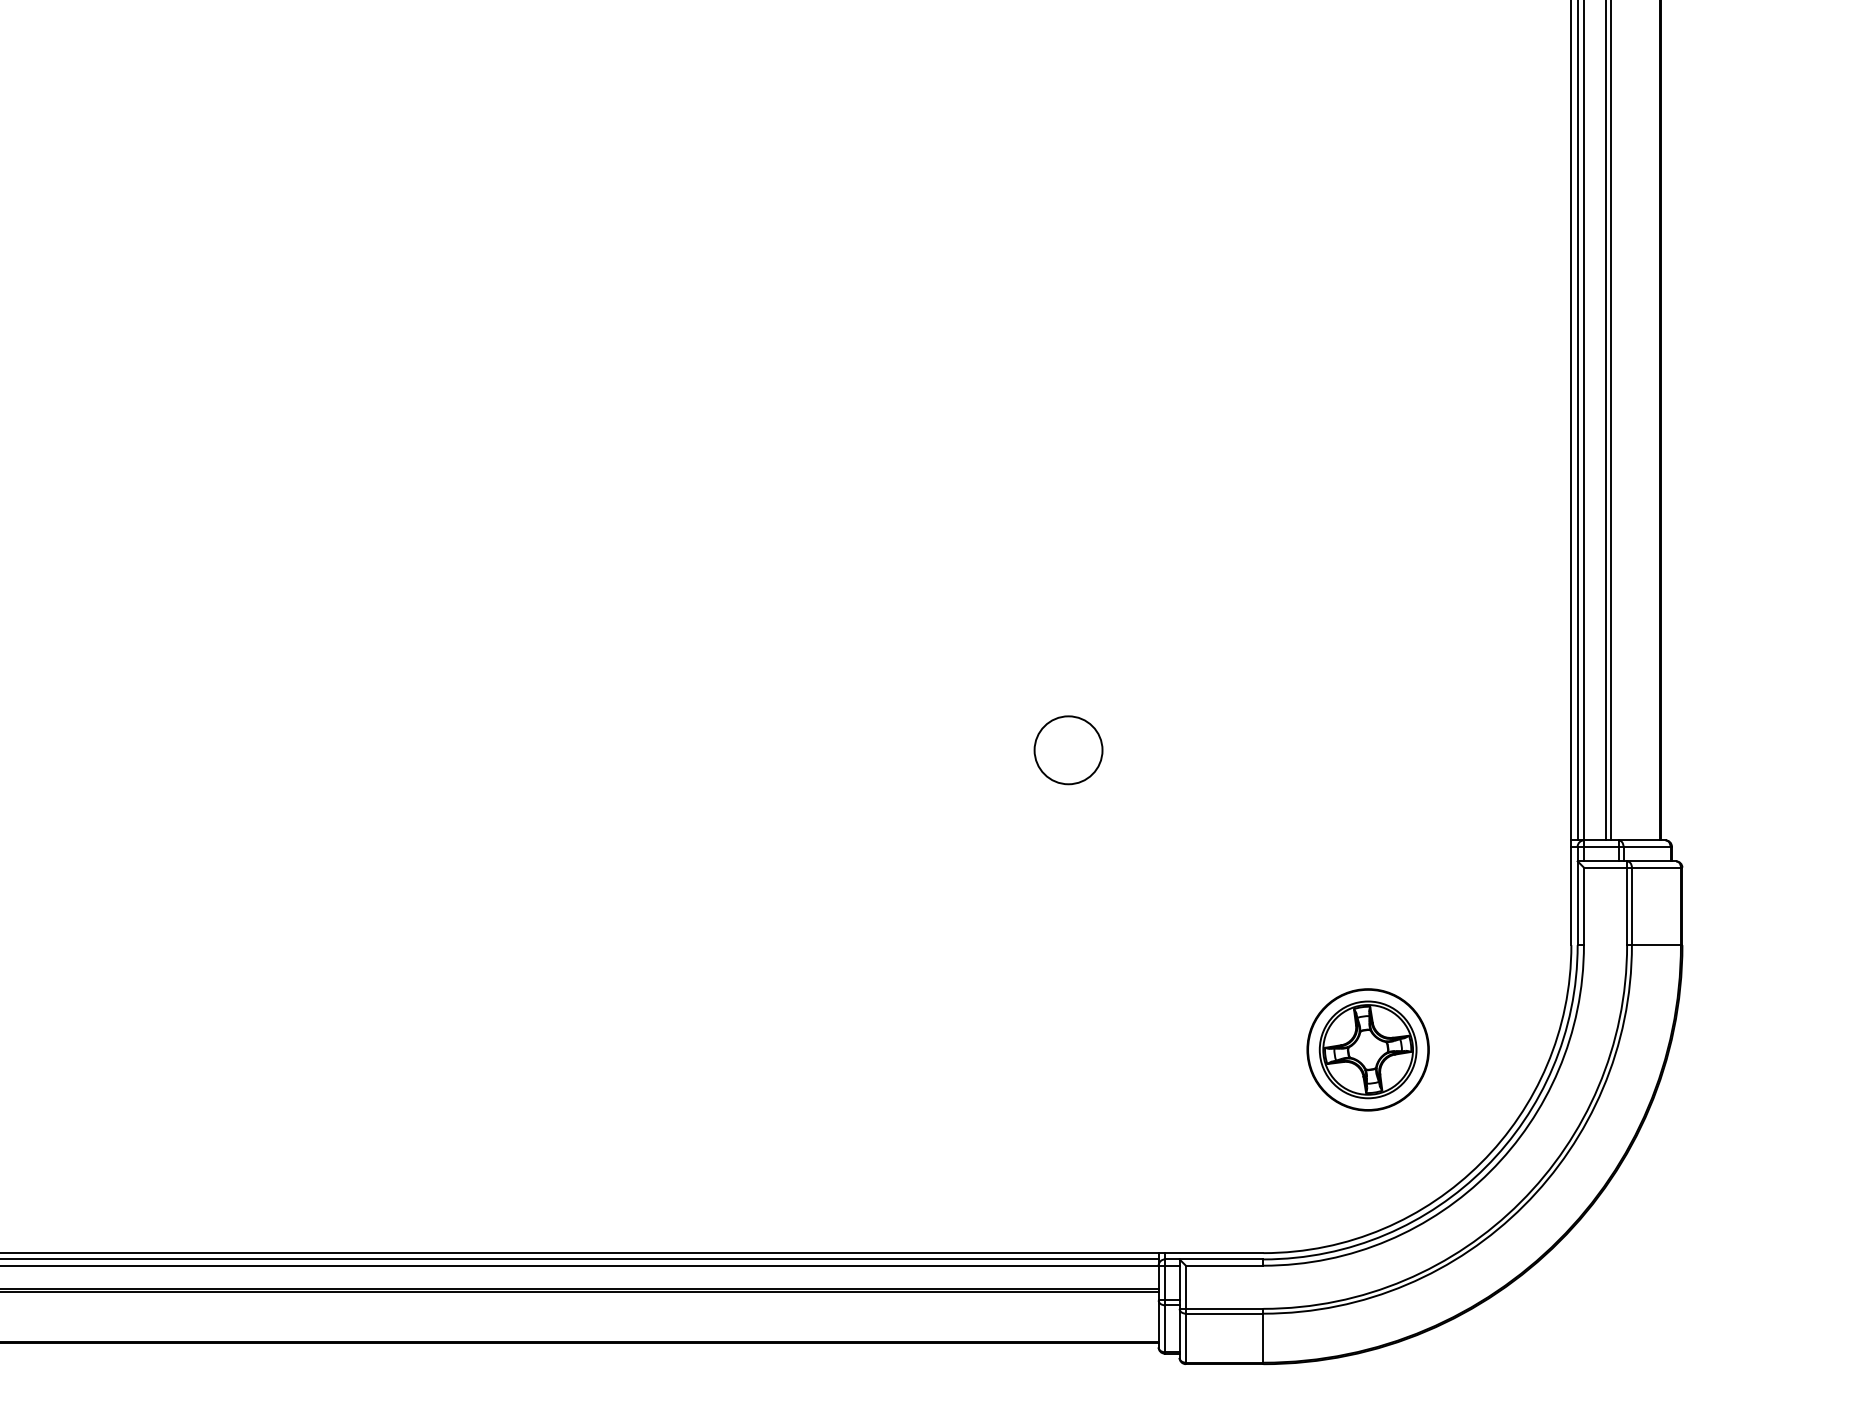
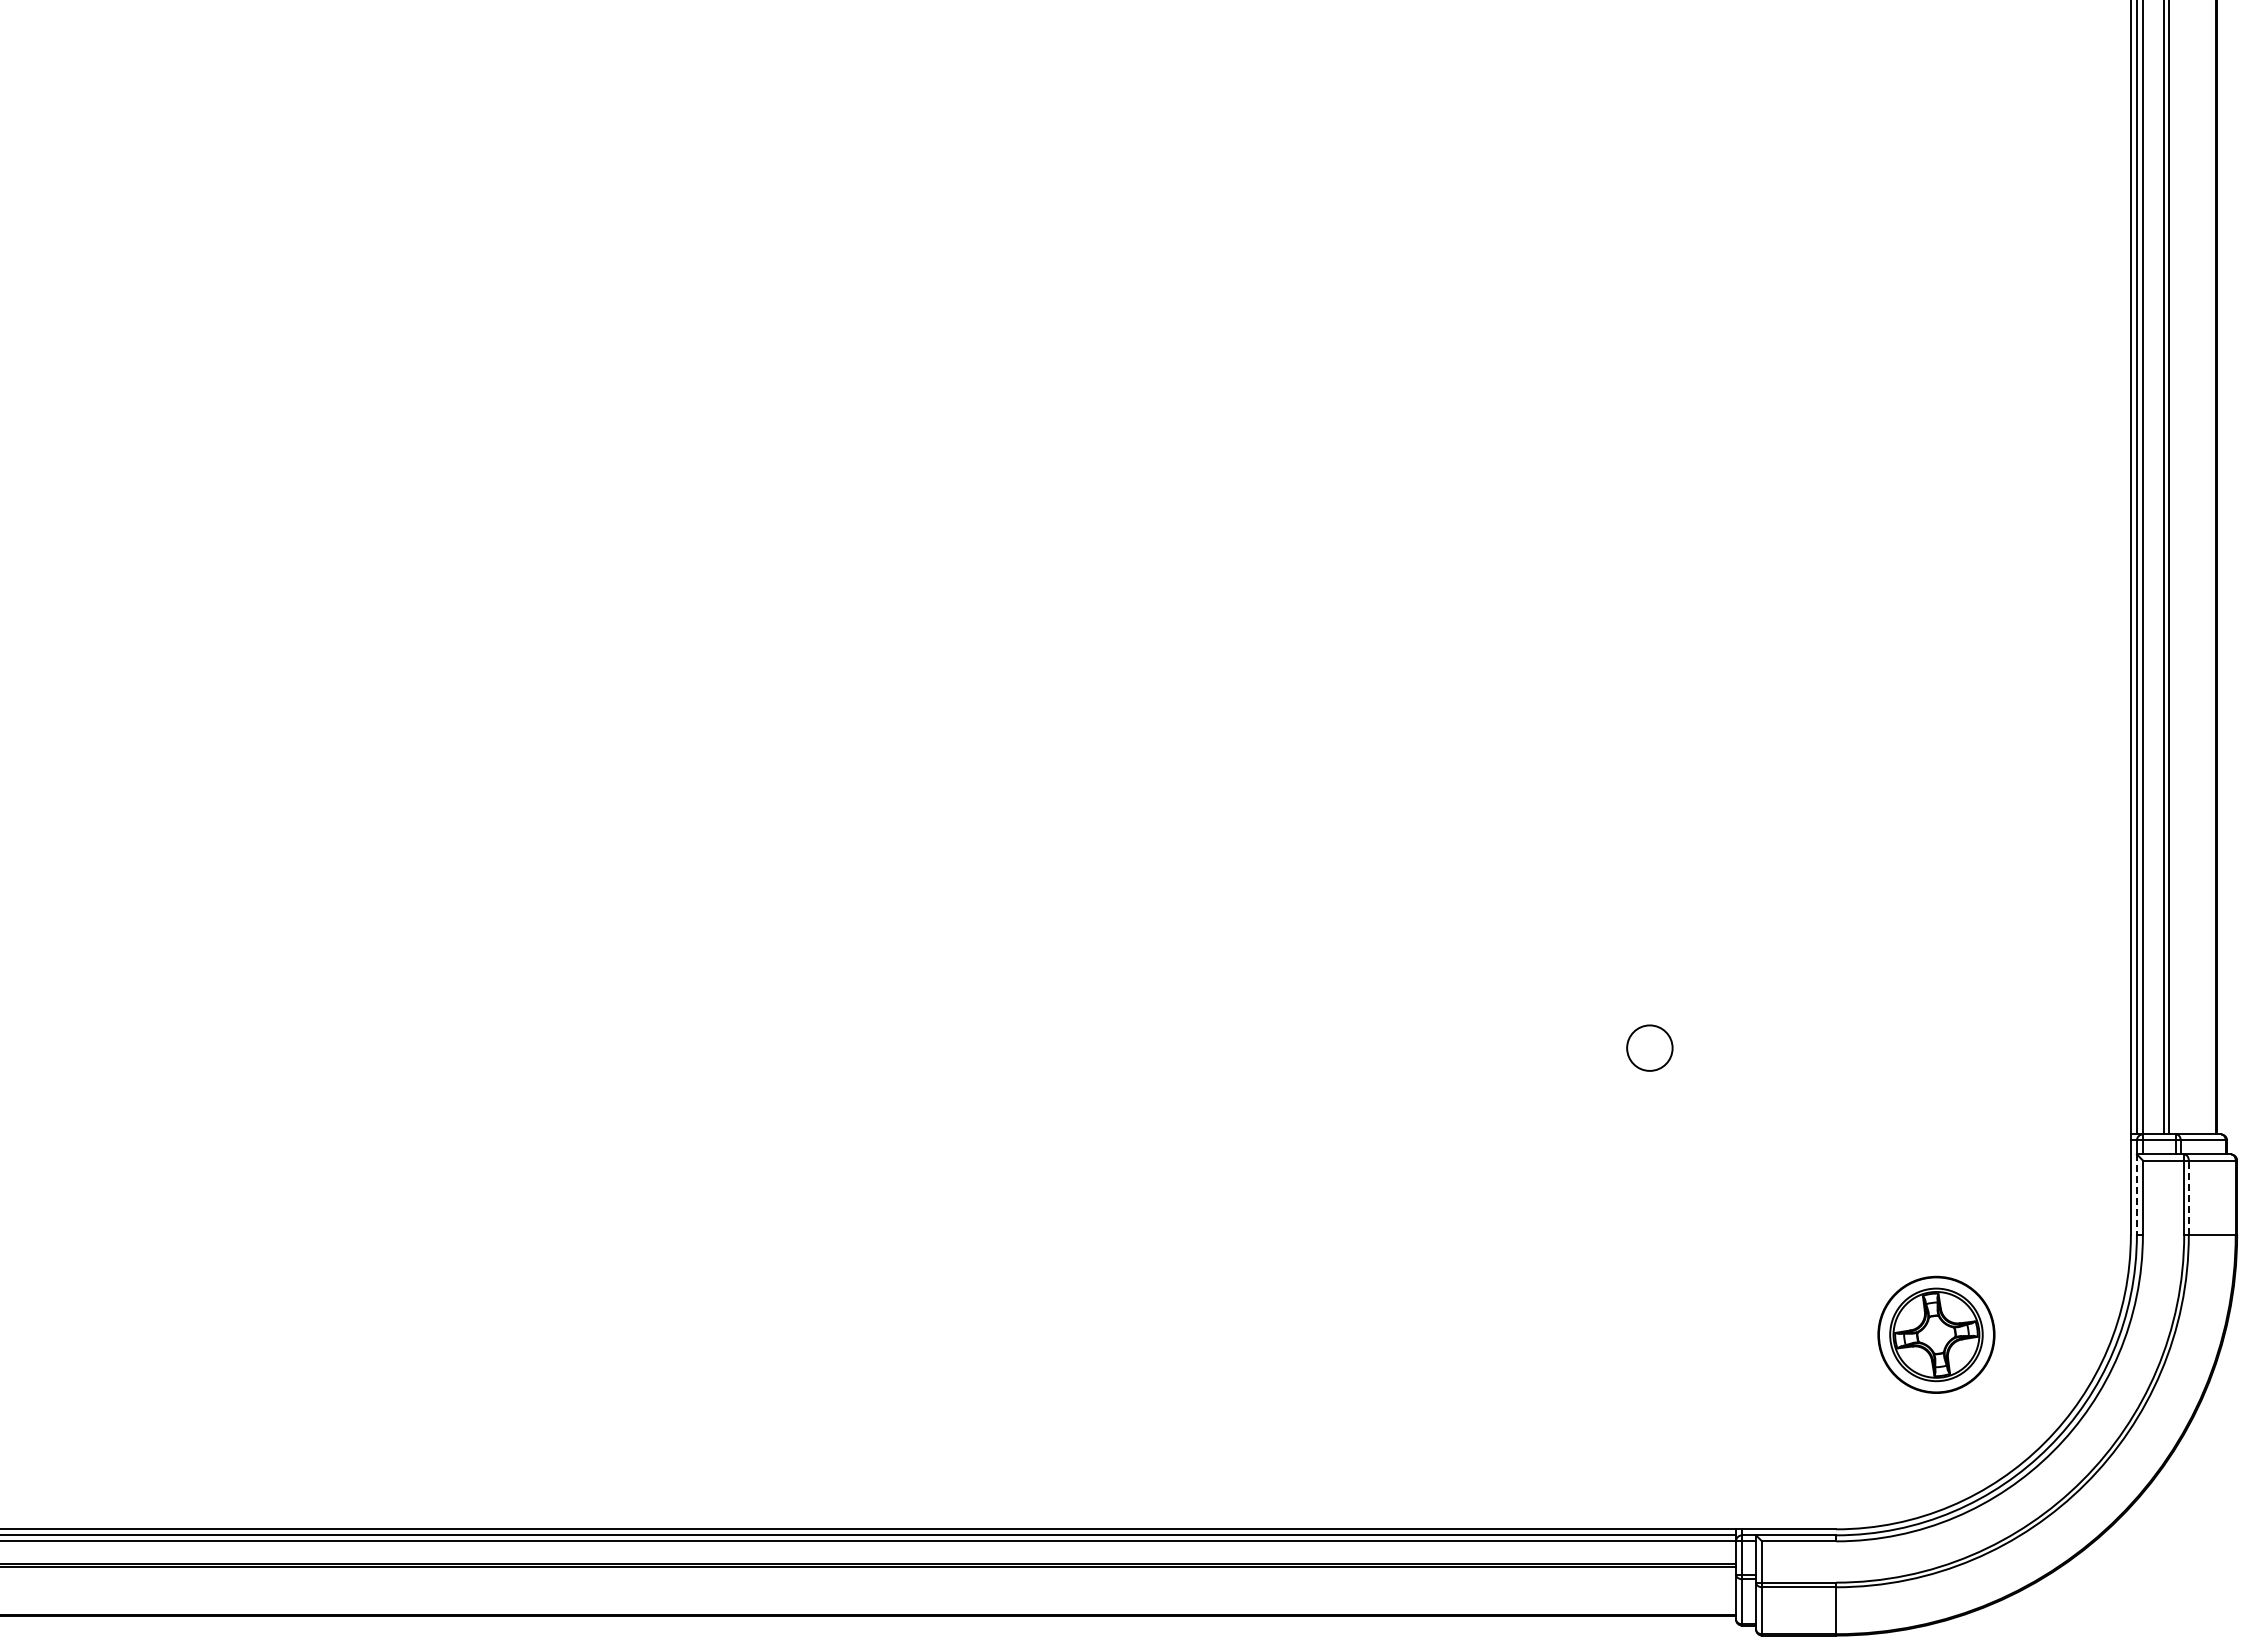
circle: (1068, 749) -> (1649, 1047), size x0.7
line: (1577, 904) -> (2136, 1195), solid -> dashed
line: (1631, 906) -> (2188, 1197), solid -> dashed

